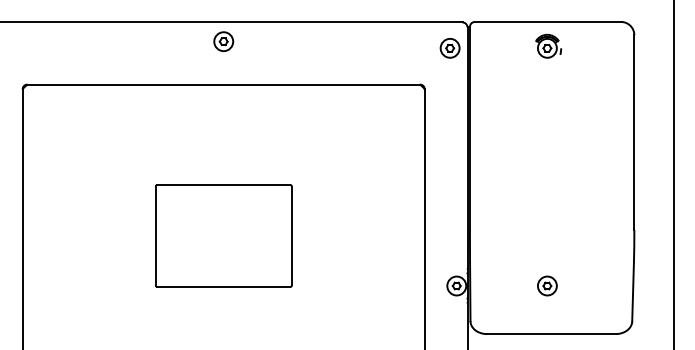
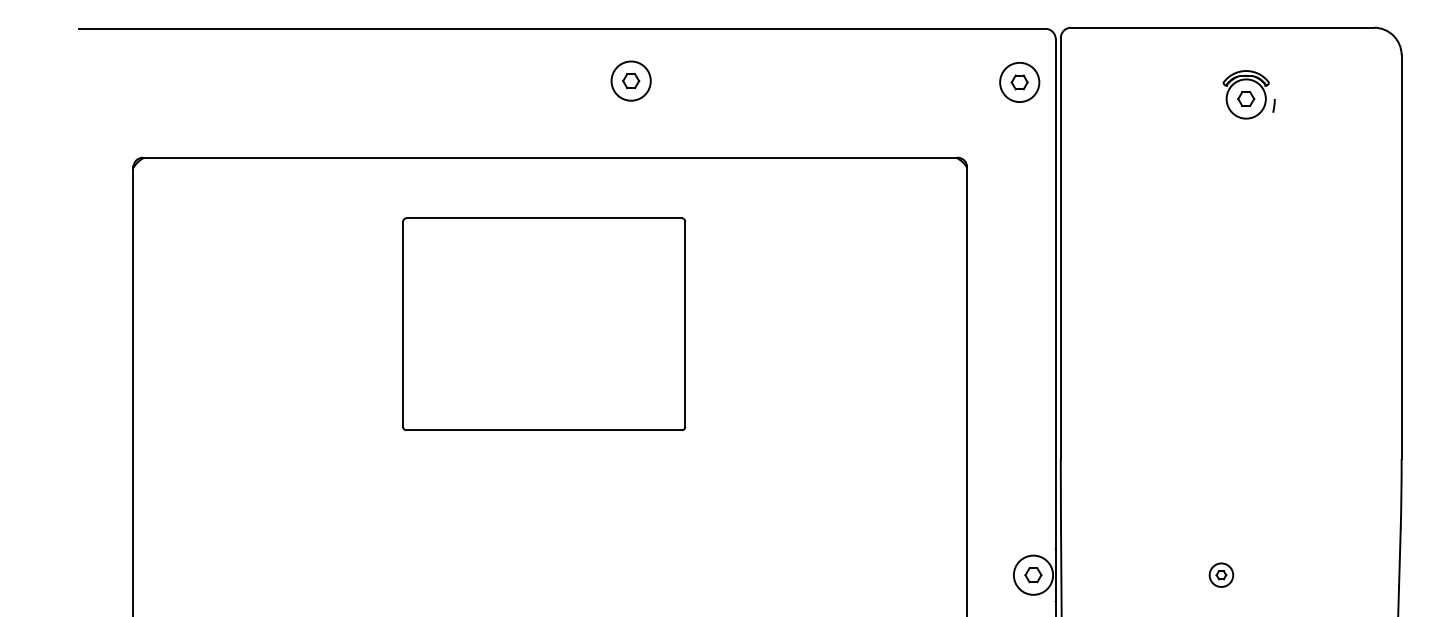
part: (223, 41) -> (630, 80), moved
part: (548, 45) -> (1248, 93), moved
part: (223, 235) -> (543, 323), moved
part: (547, 285) -> (1221, 574), size x0.6

